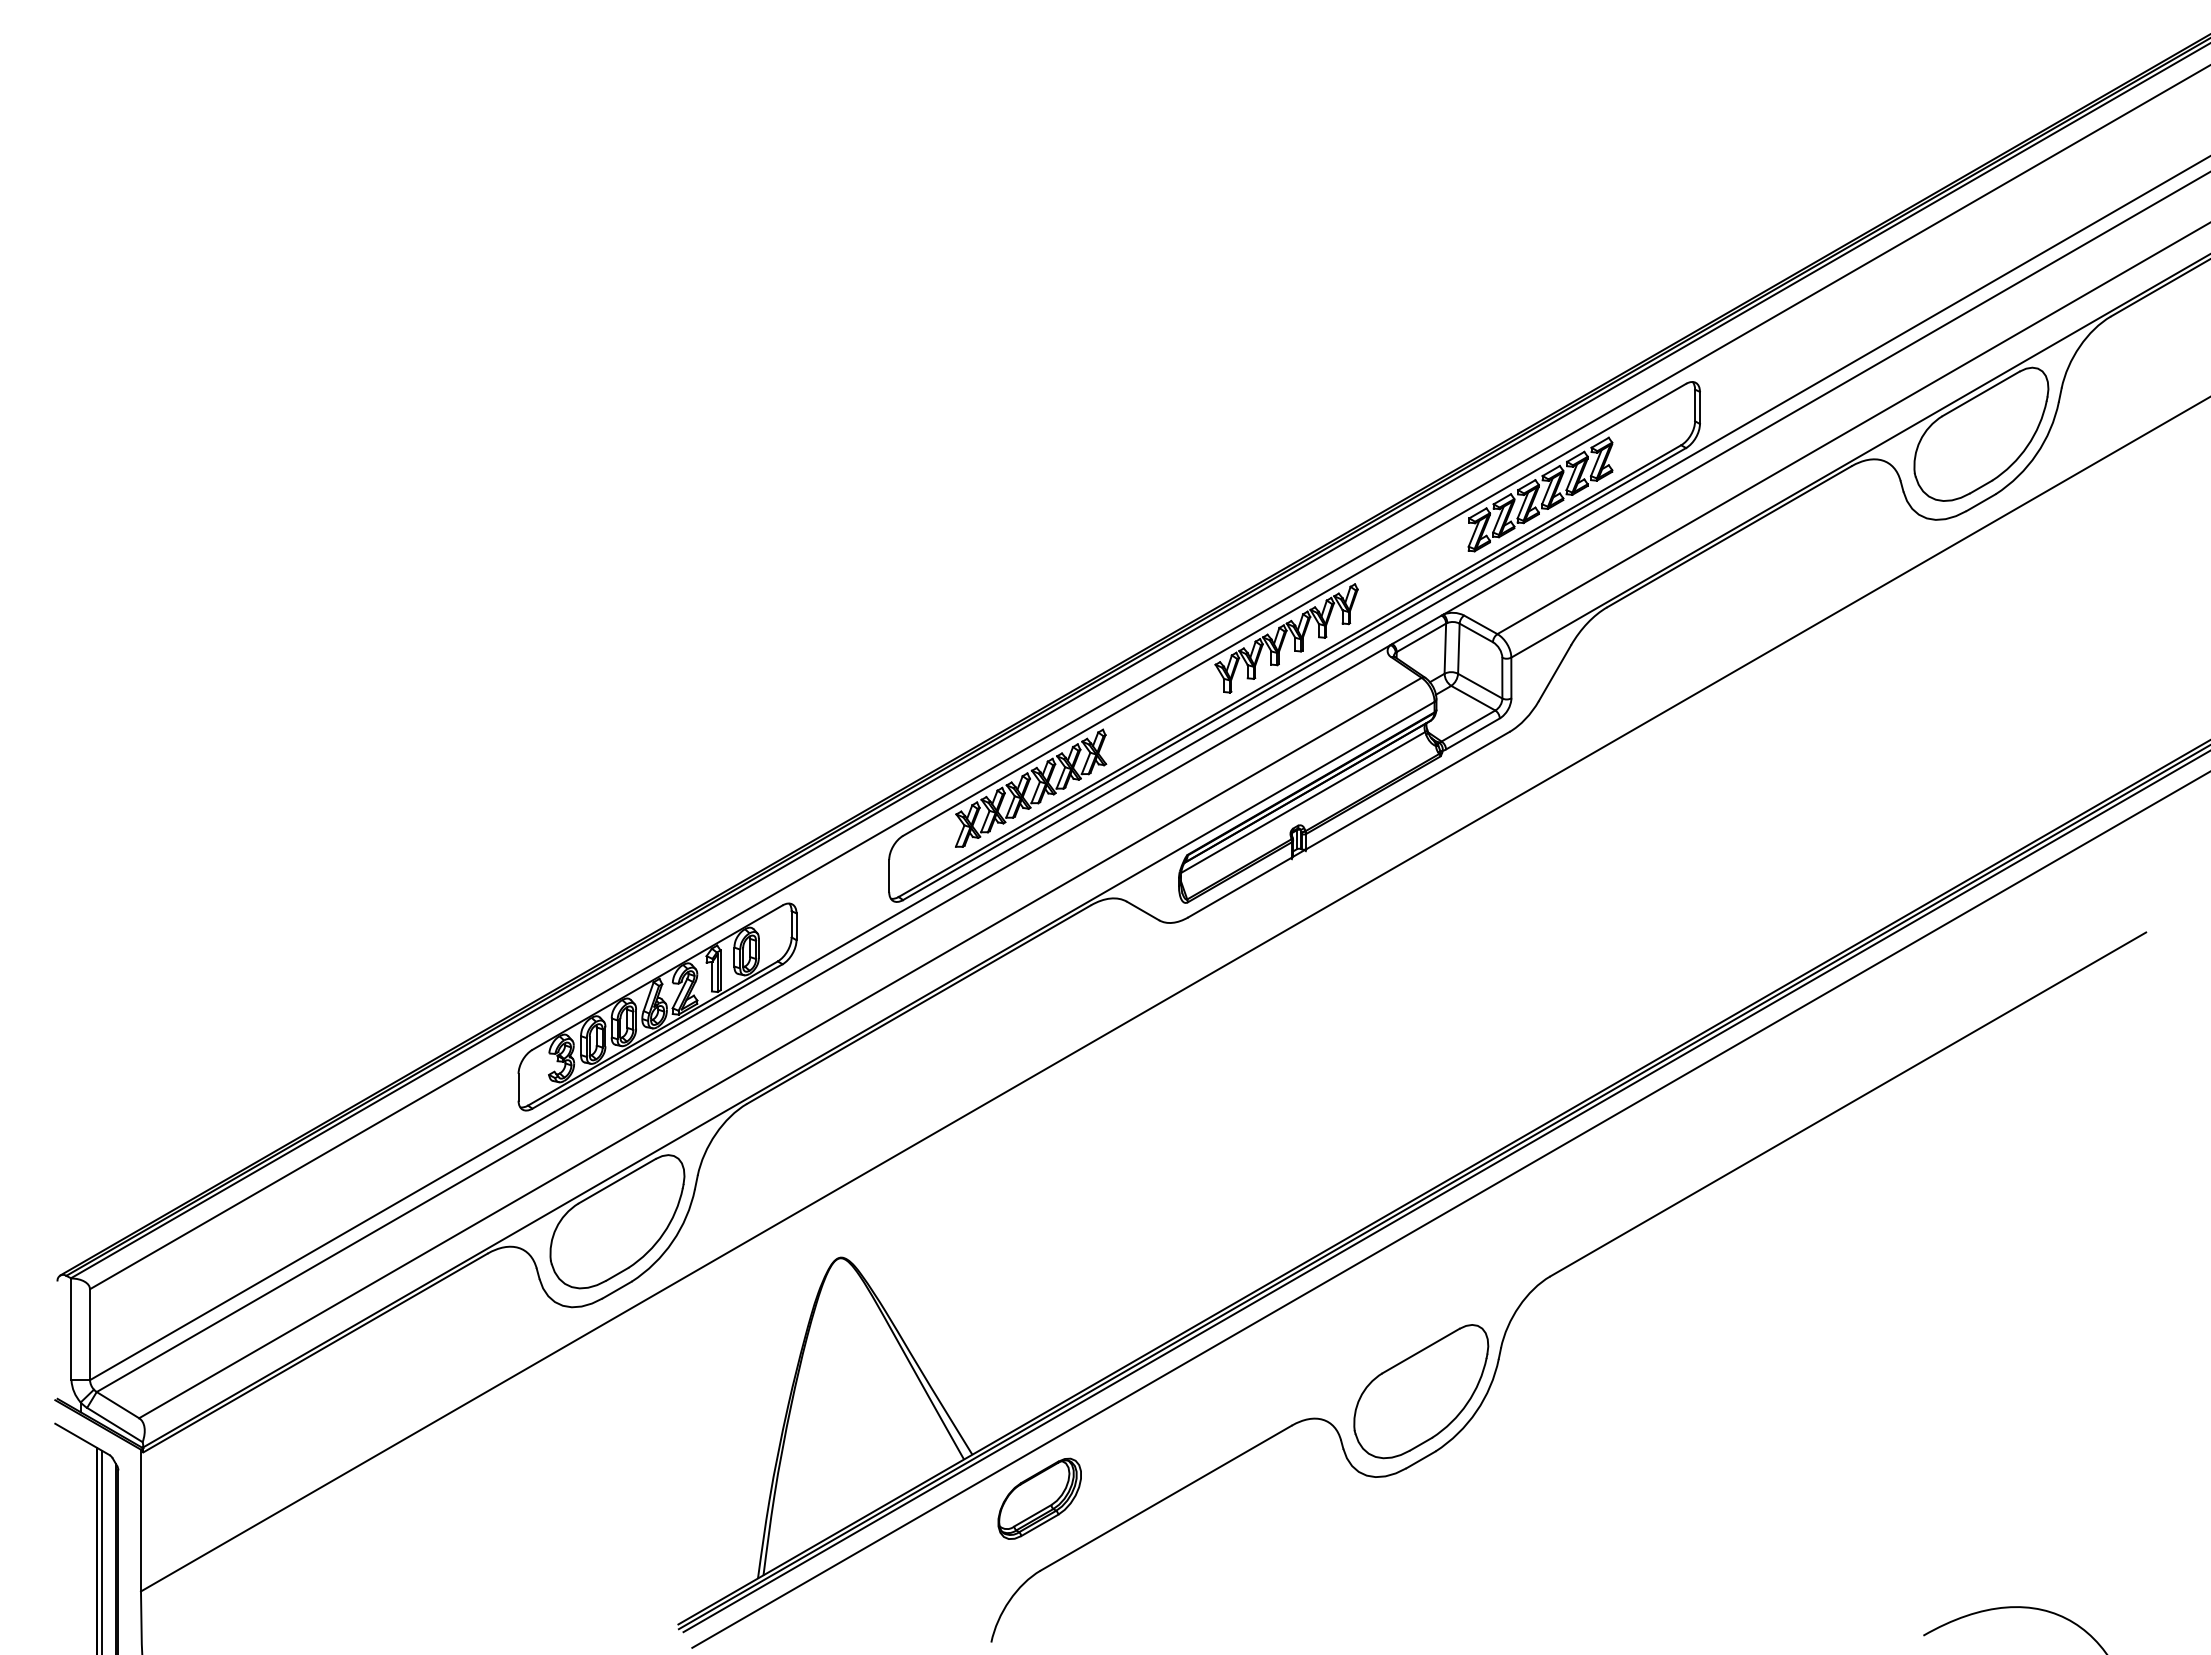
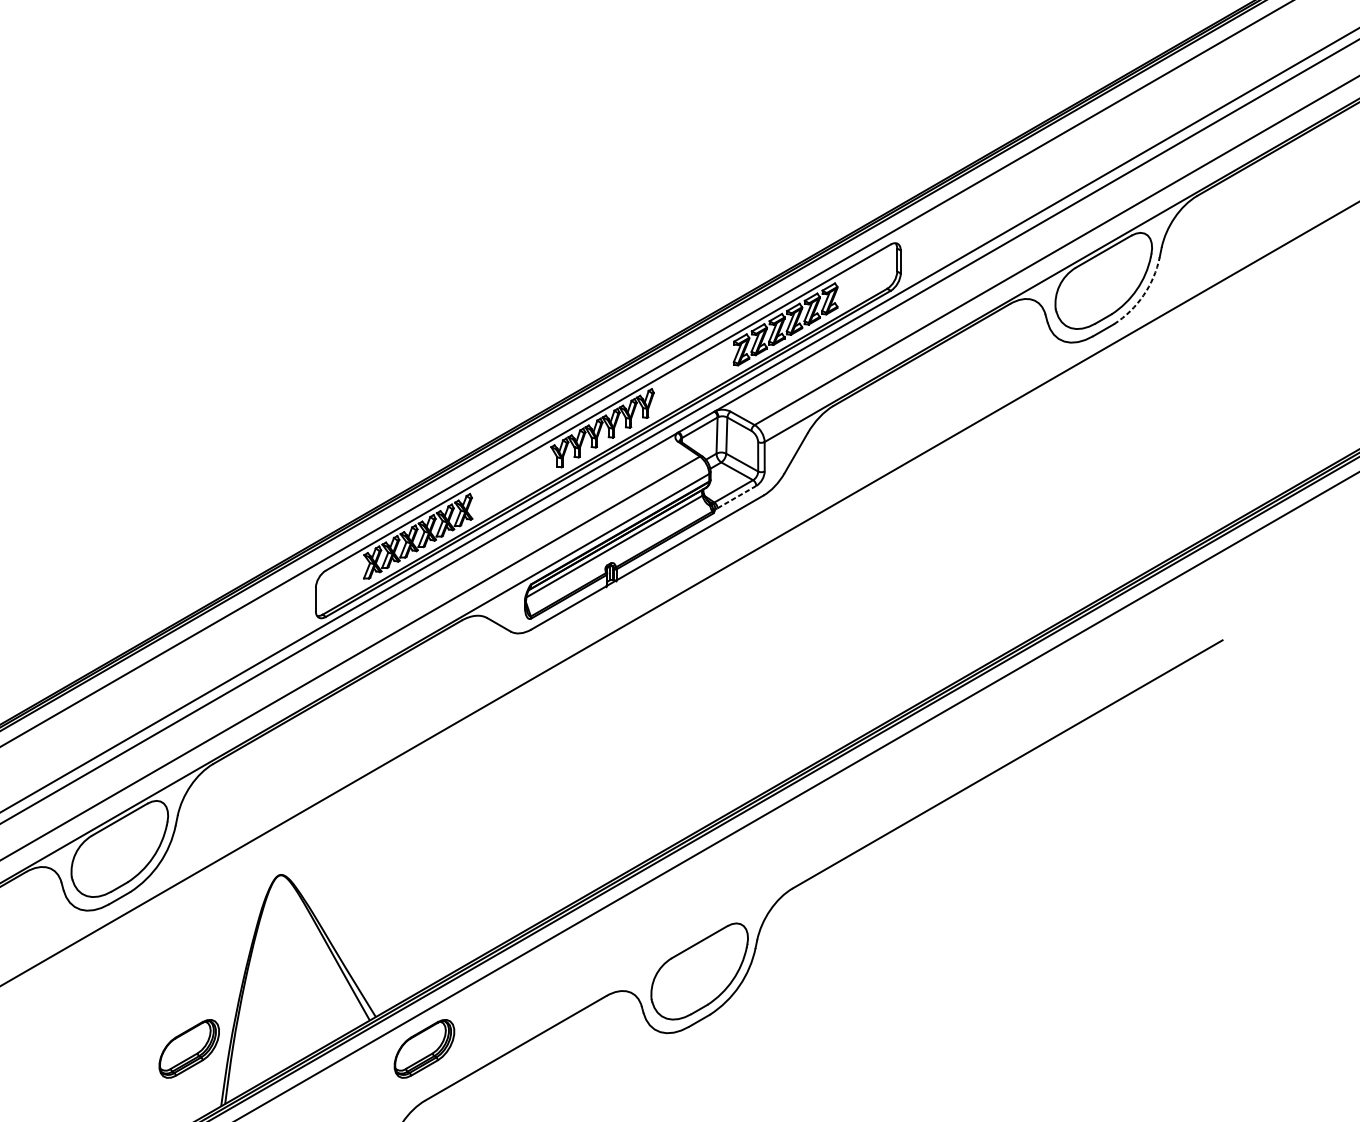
arc: (2036, 454) -> (1143, 295), solid -> dashed
line: (1472, 734) -> (736, 497), solid -> dashed
part: (657, 1006) -> (148, 693), removed
part: (713, 1498) -> (189, 1048), added

